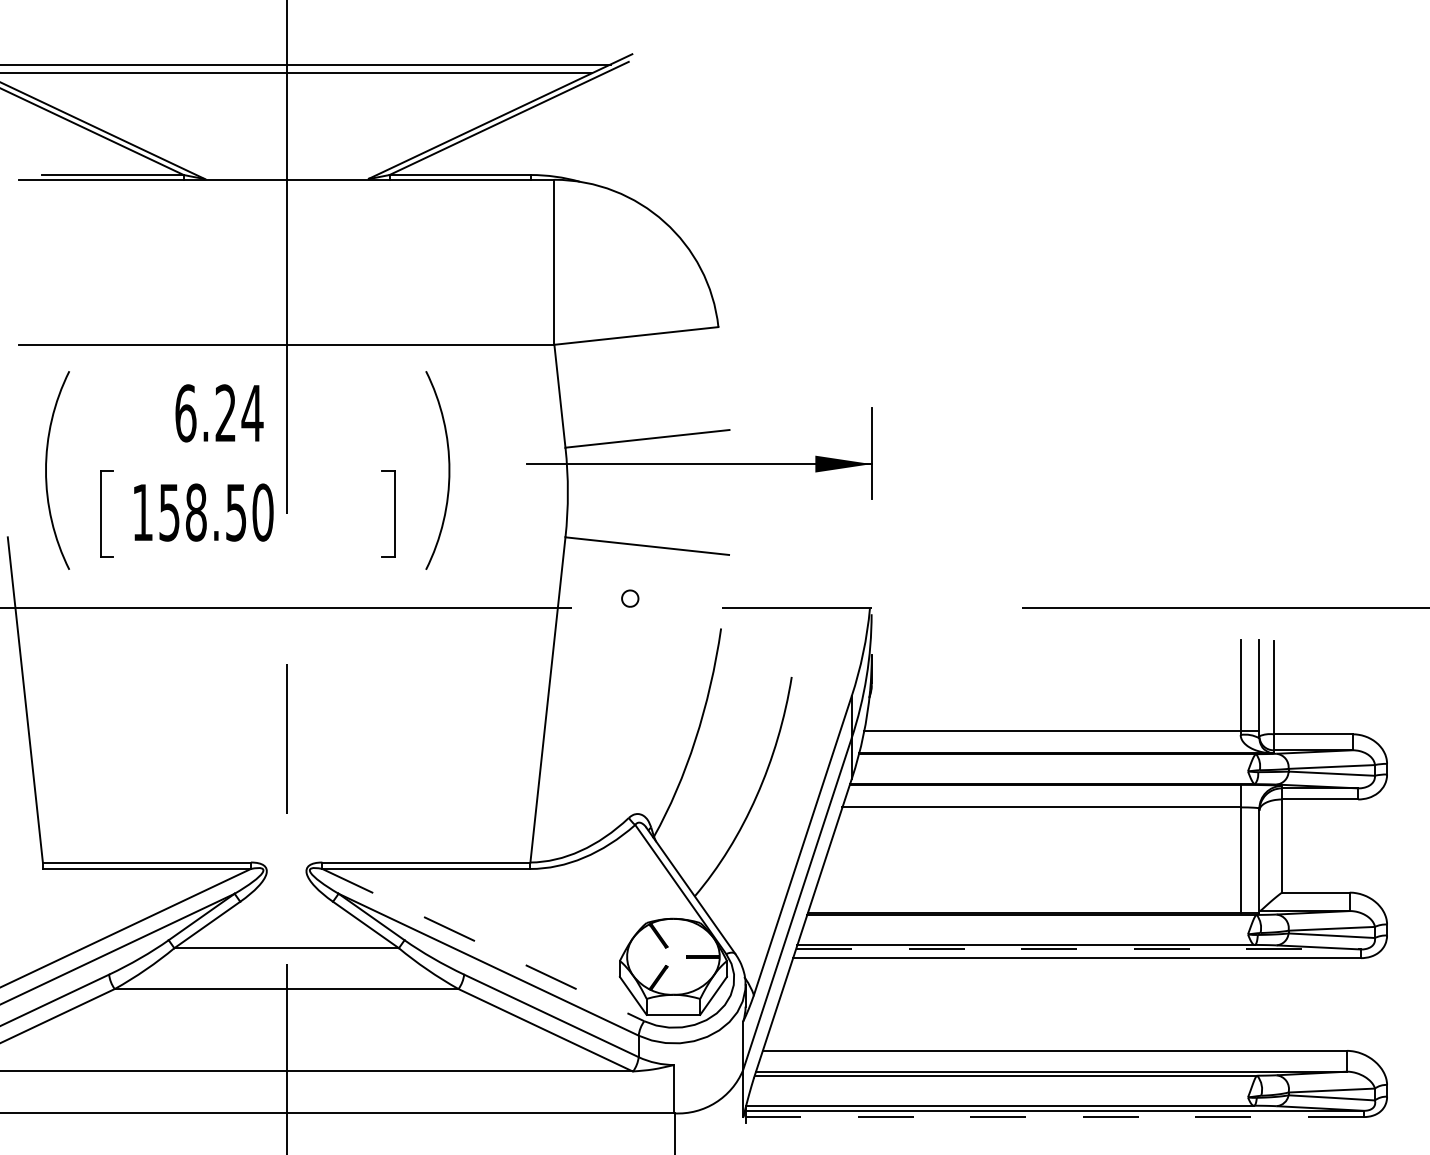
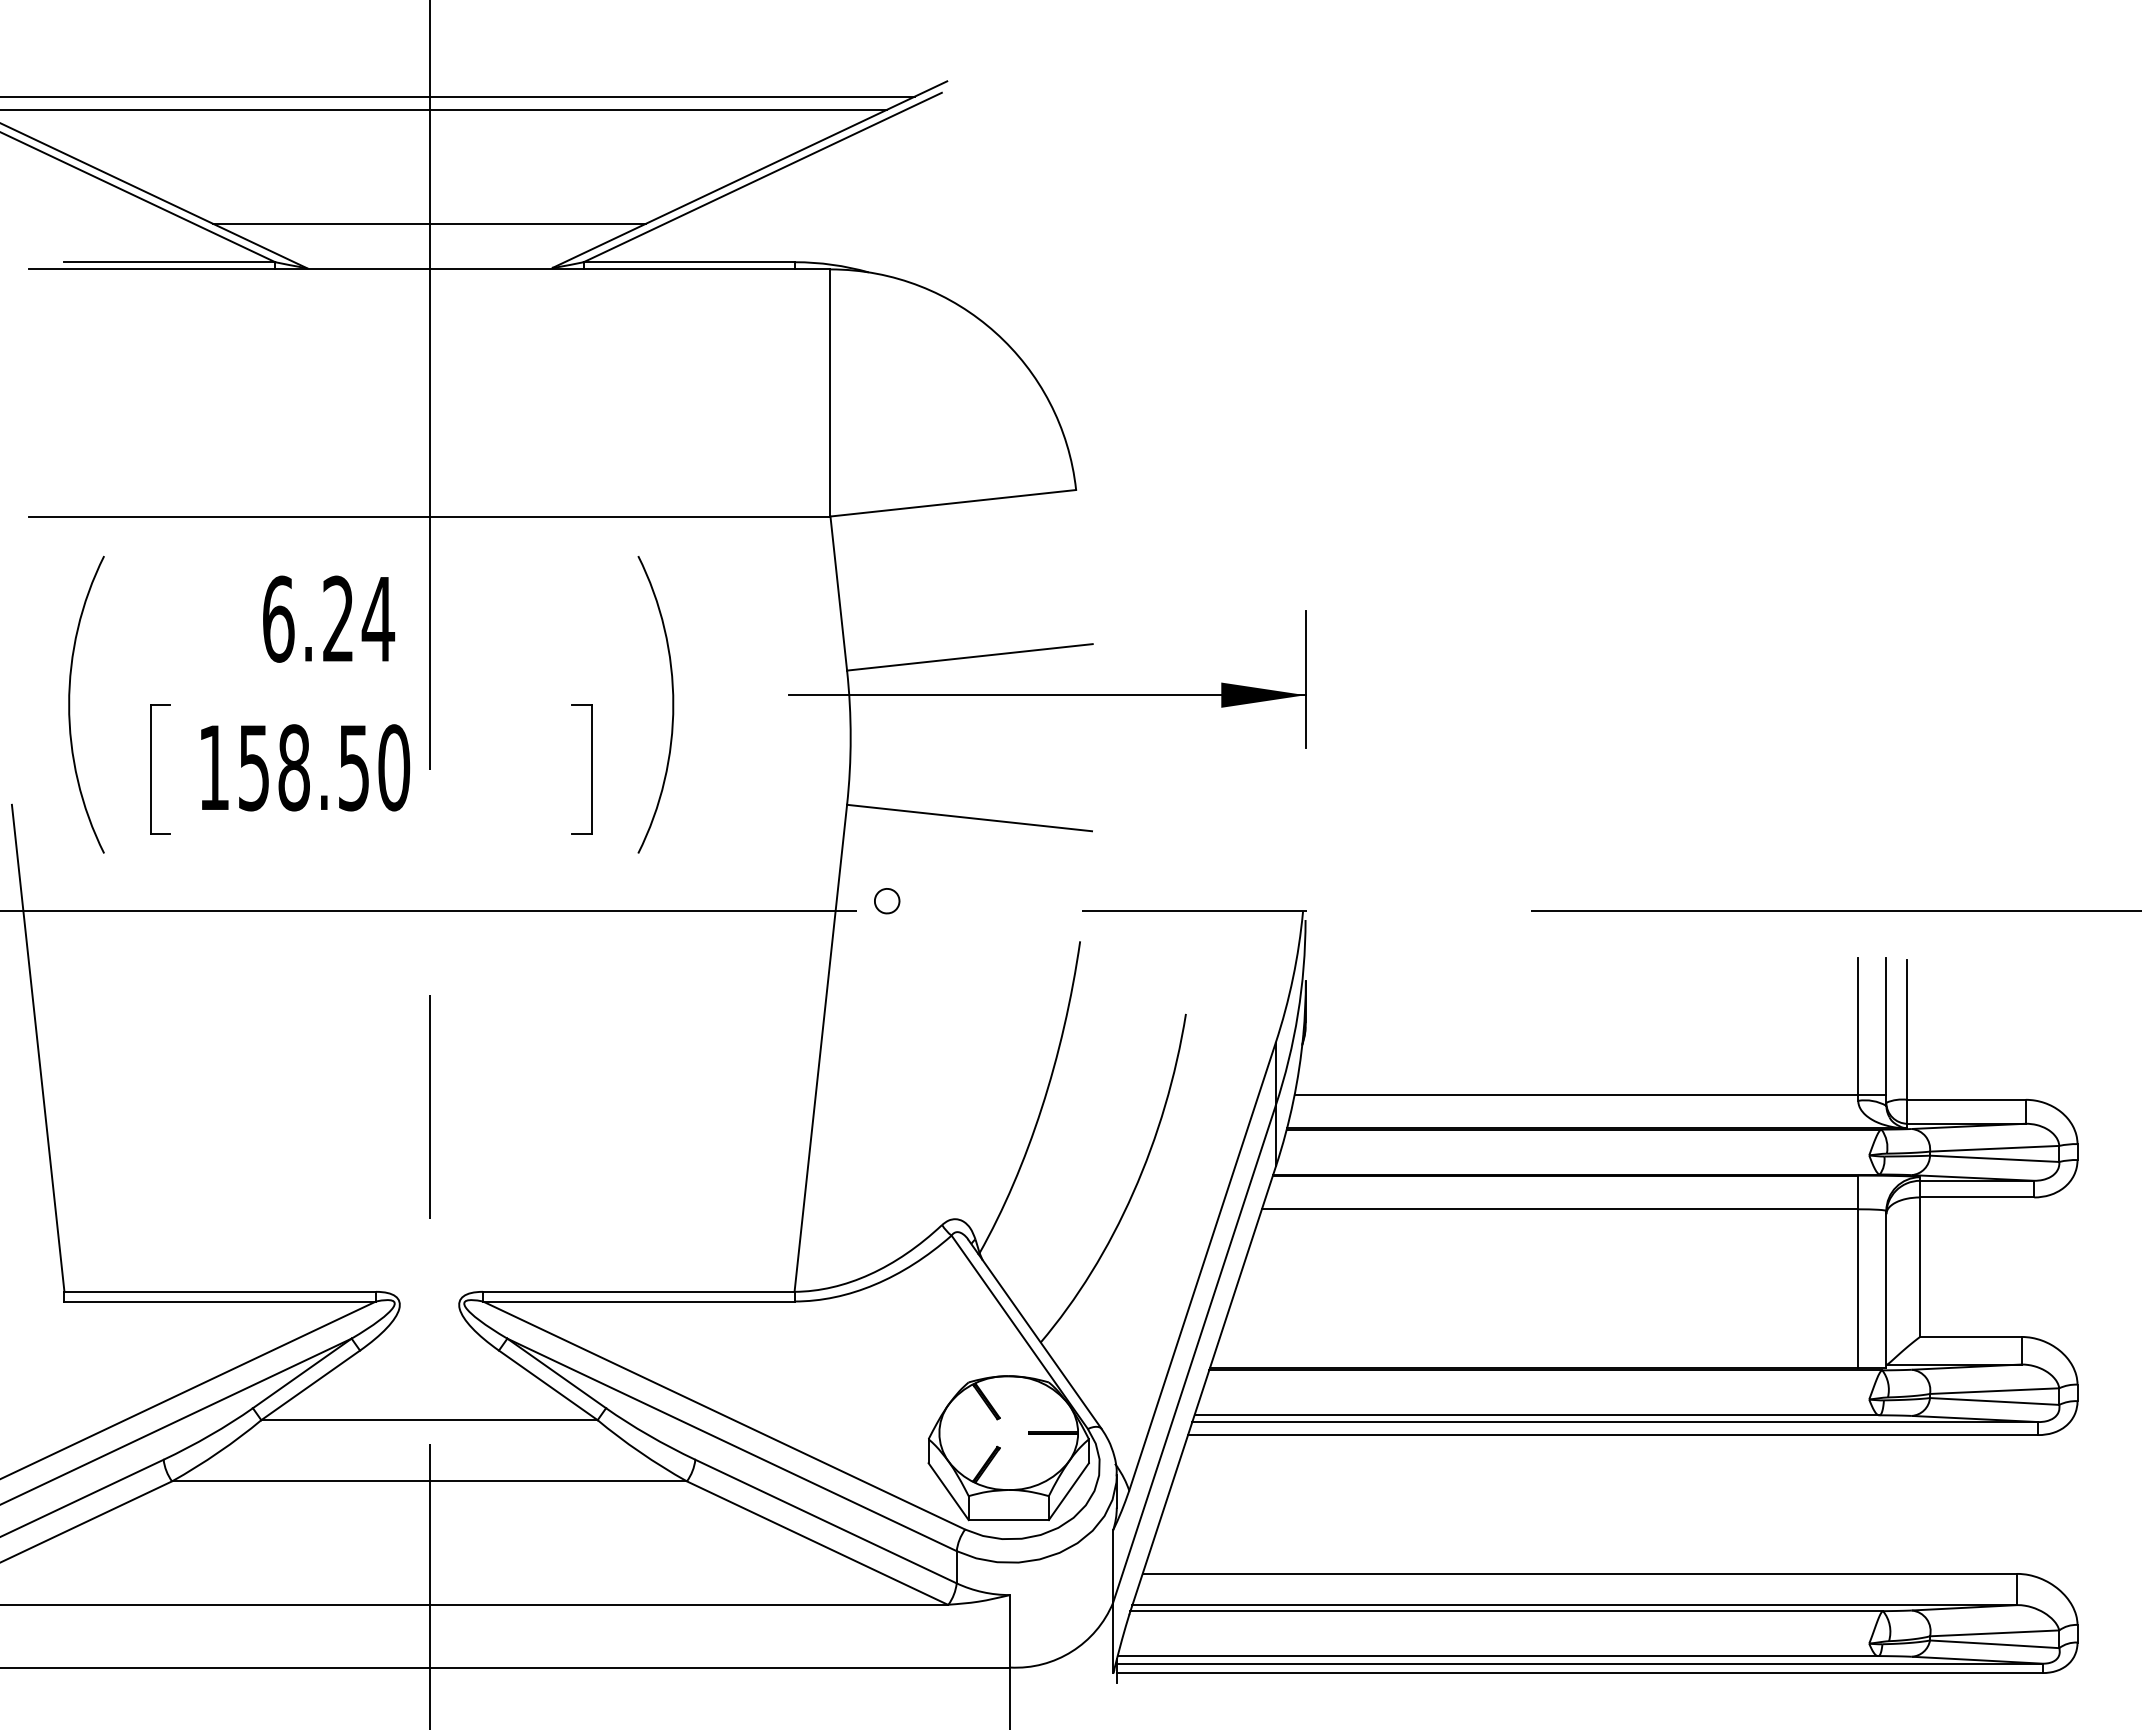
line: (286, 149) -> (429, 224), added
part: (630, 598) -> (887, 900), moved
line: (483, 945) -> (724, 1416), dashed -> solid
line: (1079, 949) -> (1616, 1422), dashed -> solid
line: (1054, 1117) -> (1579, 1673), dashed -> solid

